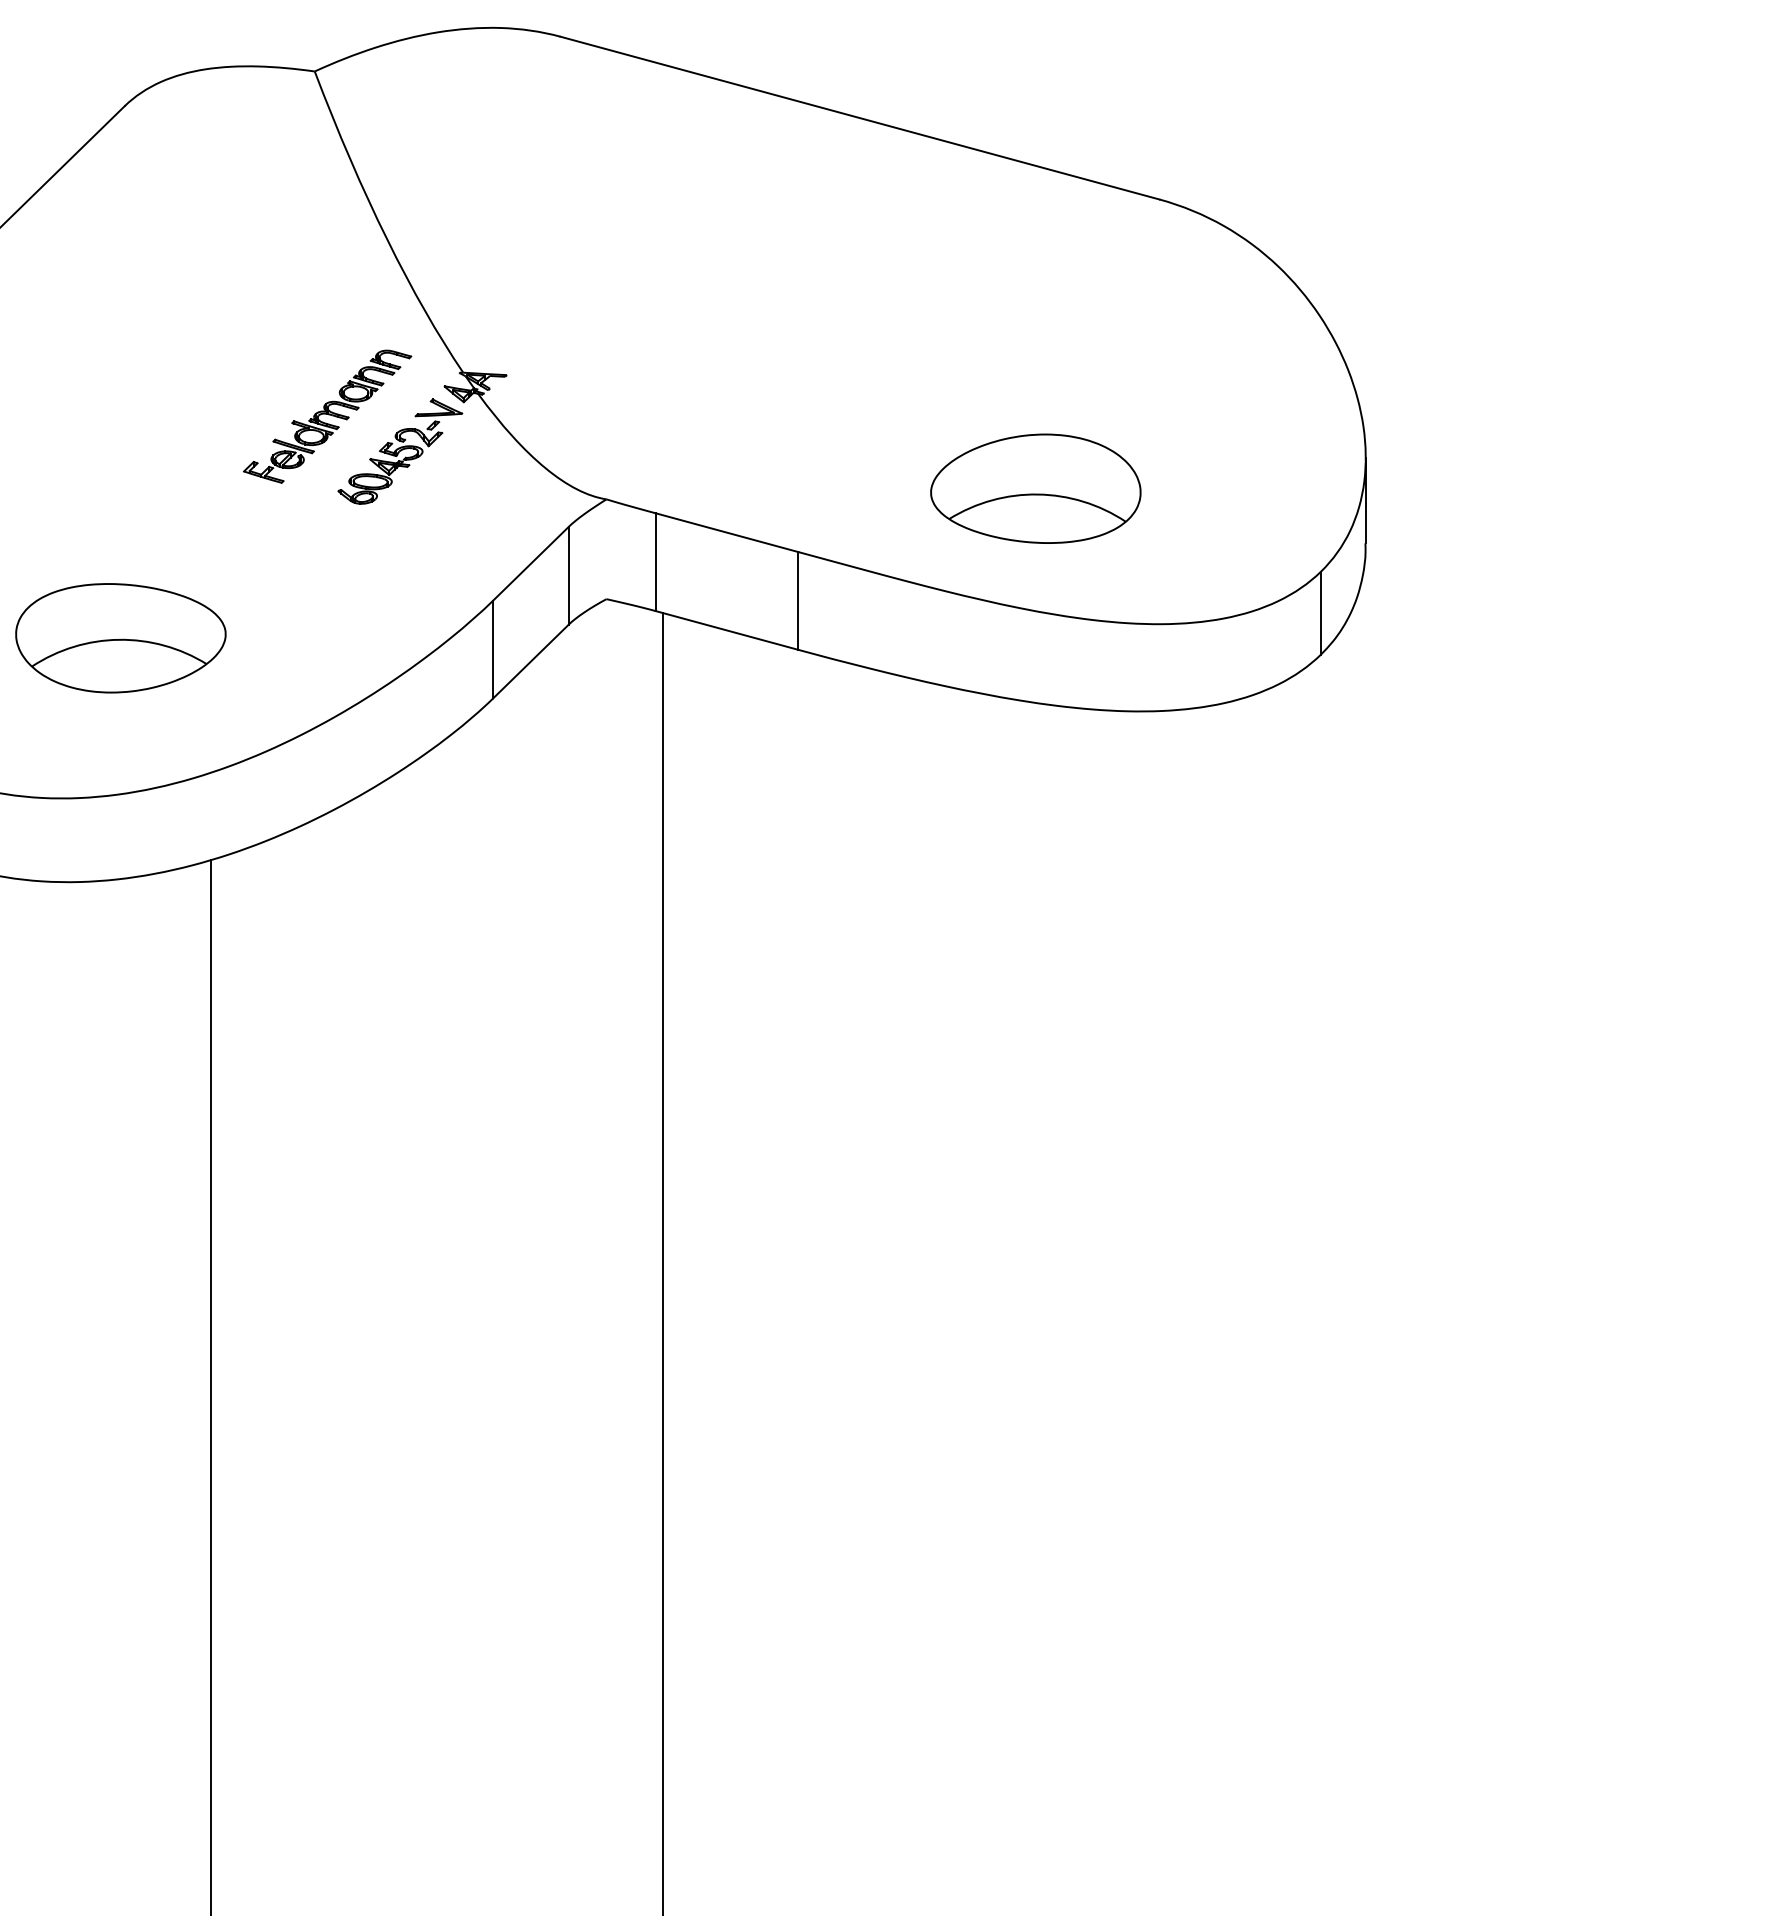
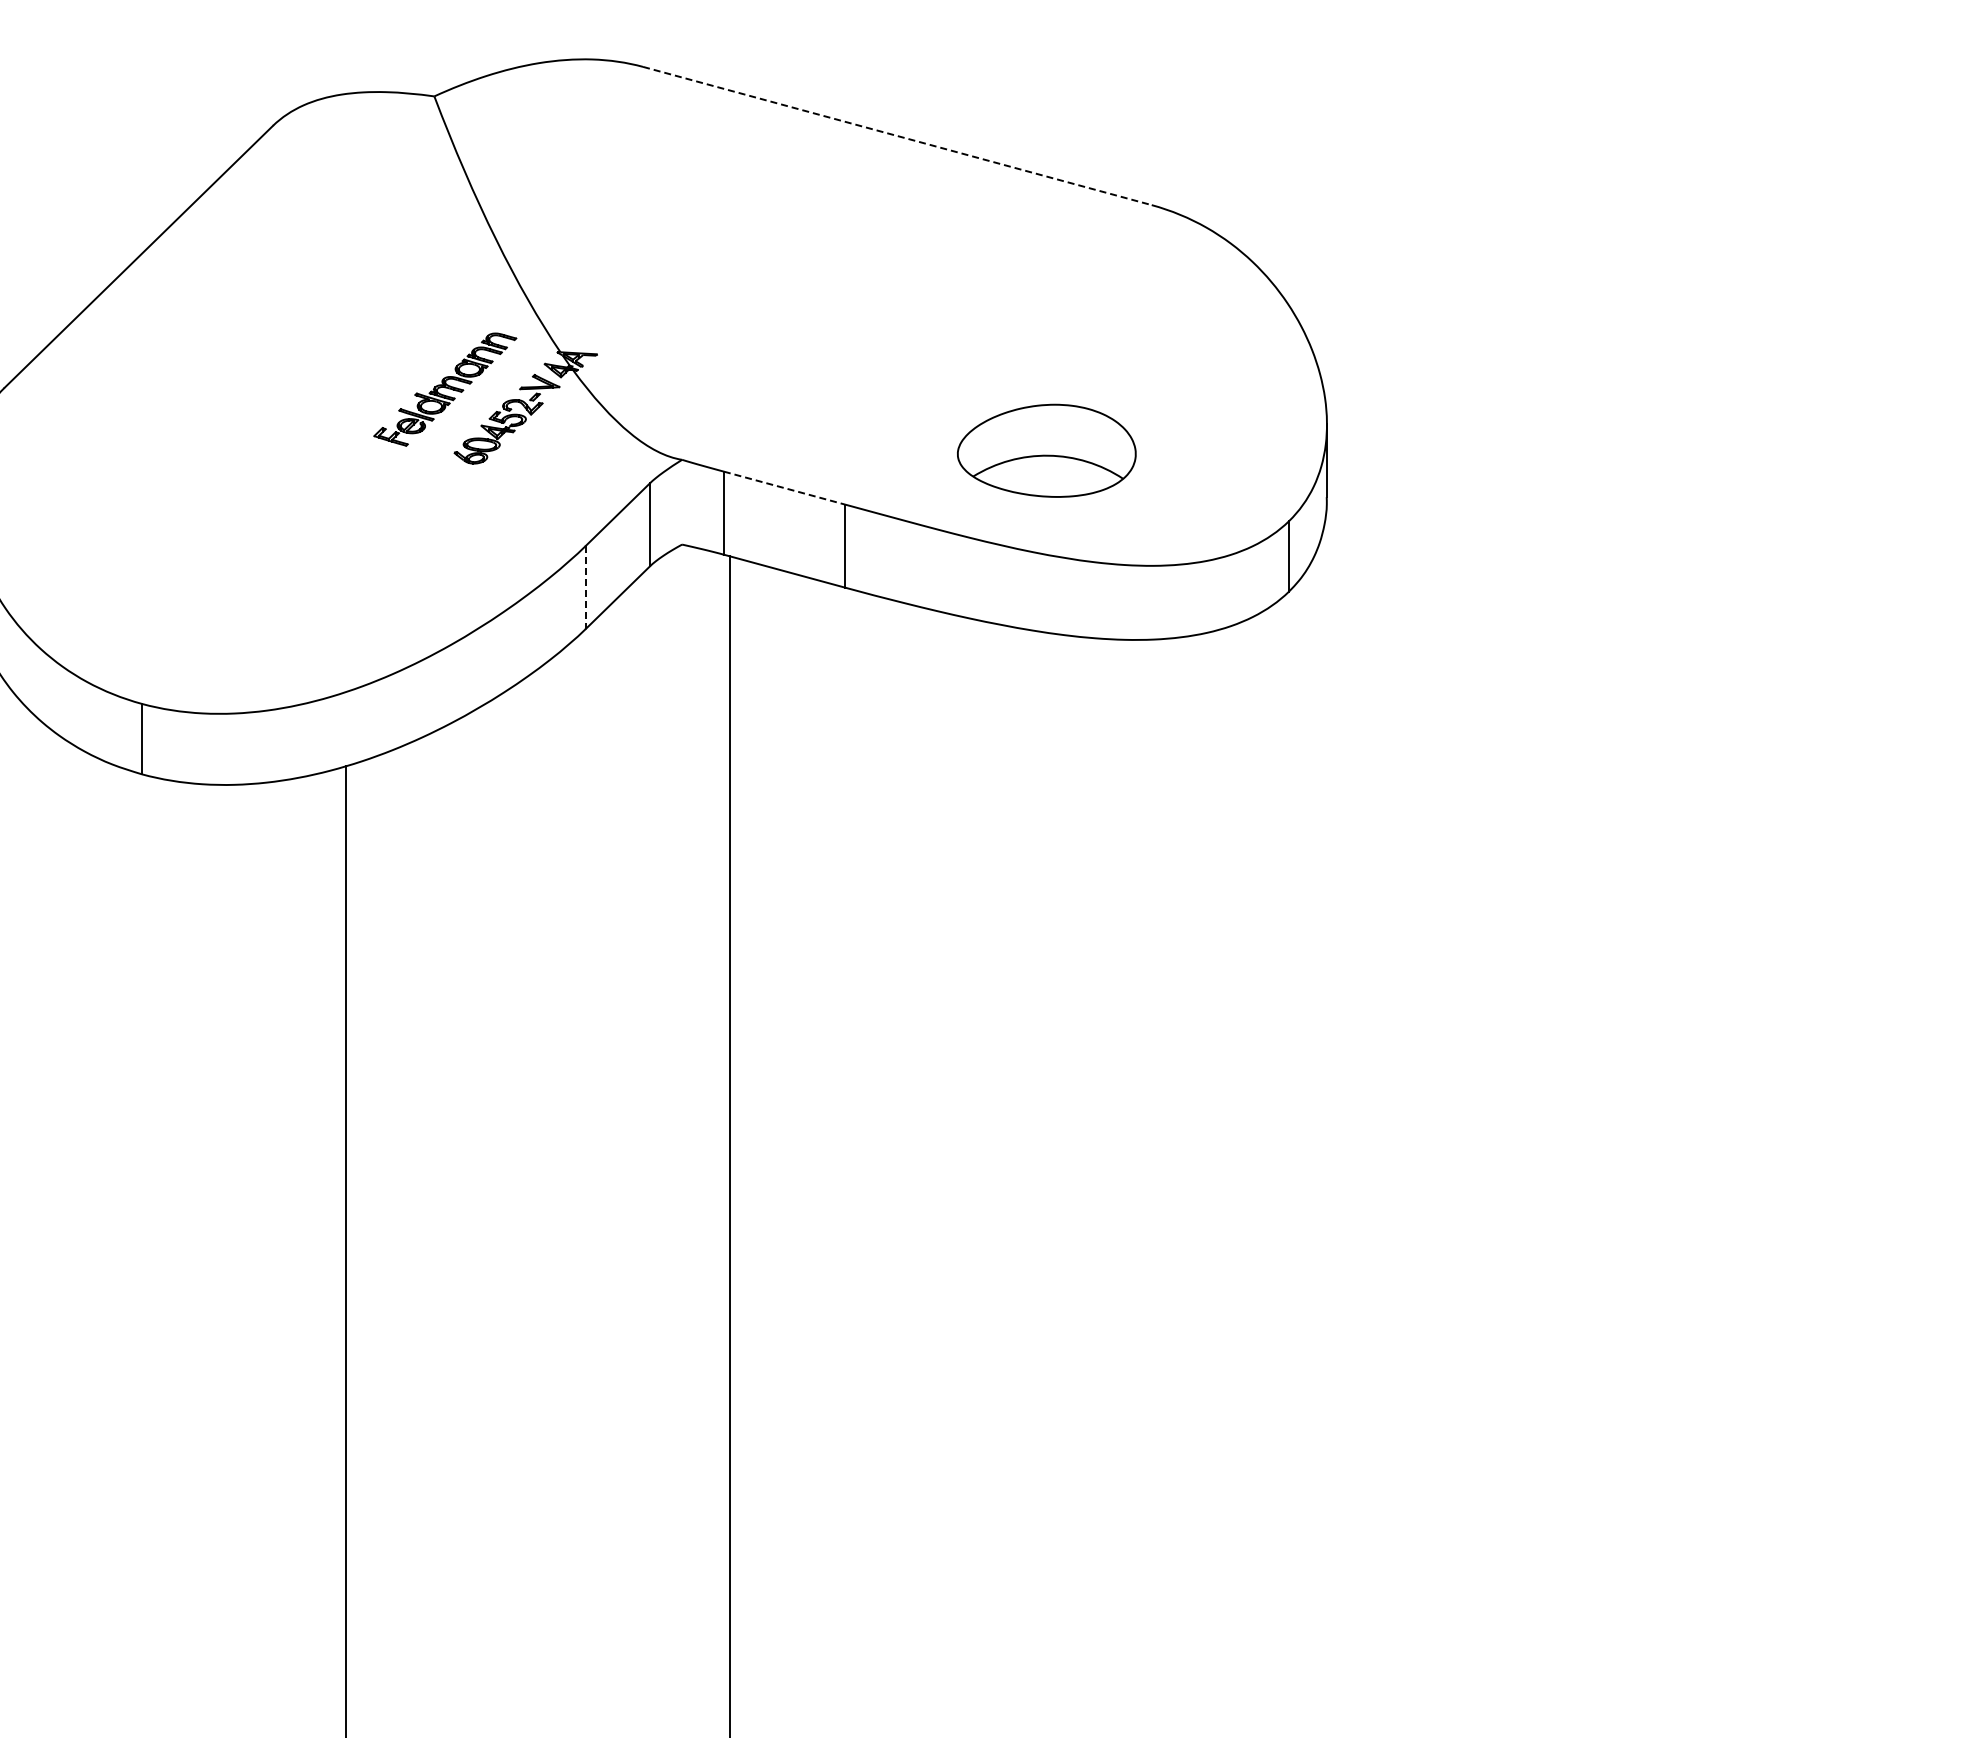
line: (860, 118) -> (897, 136), solid -> dashed
line: (727, 533) -> (784, 488), solid -> dashed
part: (120, 637) -> (269, 577), removed
line: (492, 649) -> (585, 587), solid -> dashed

